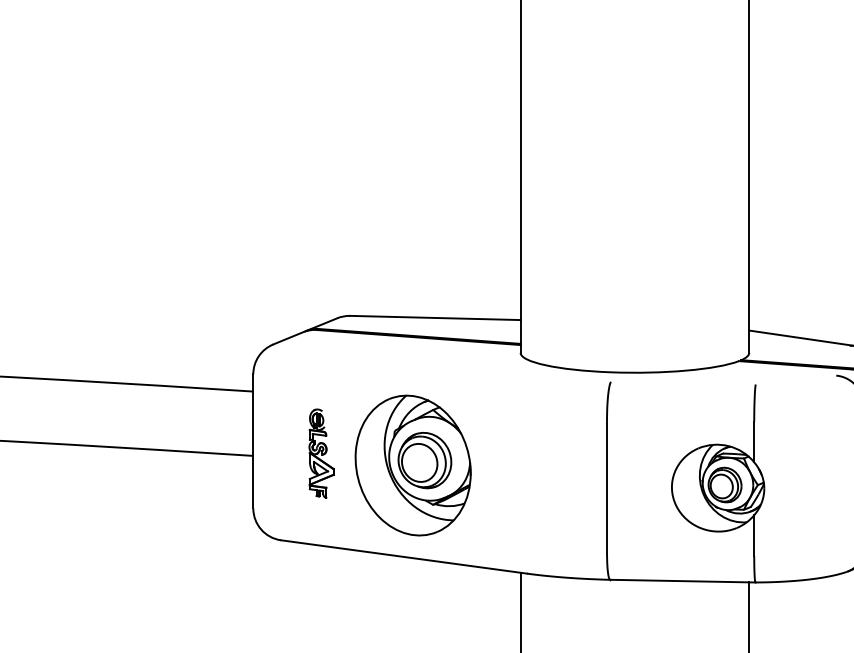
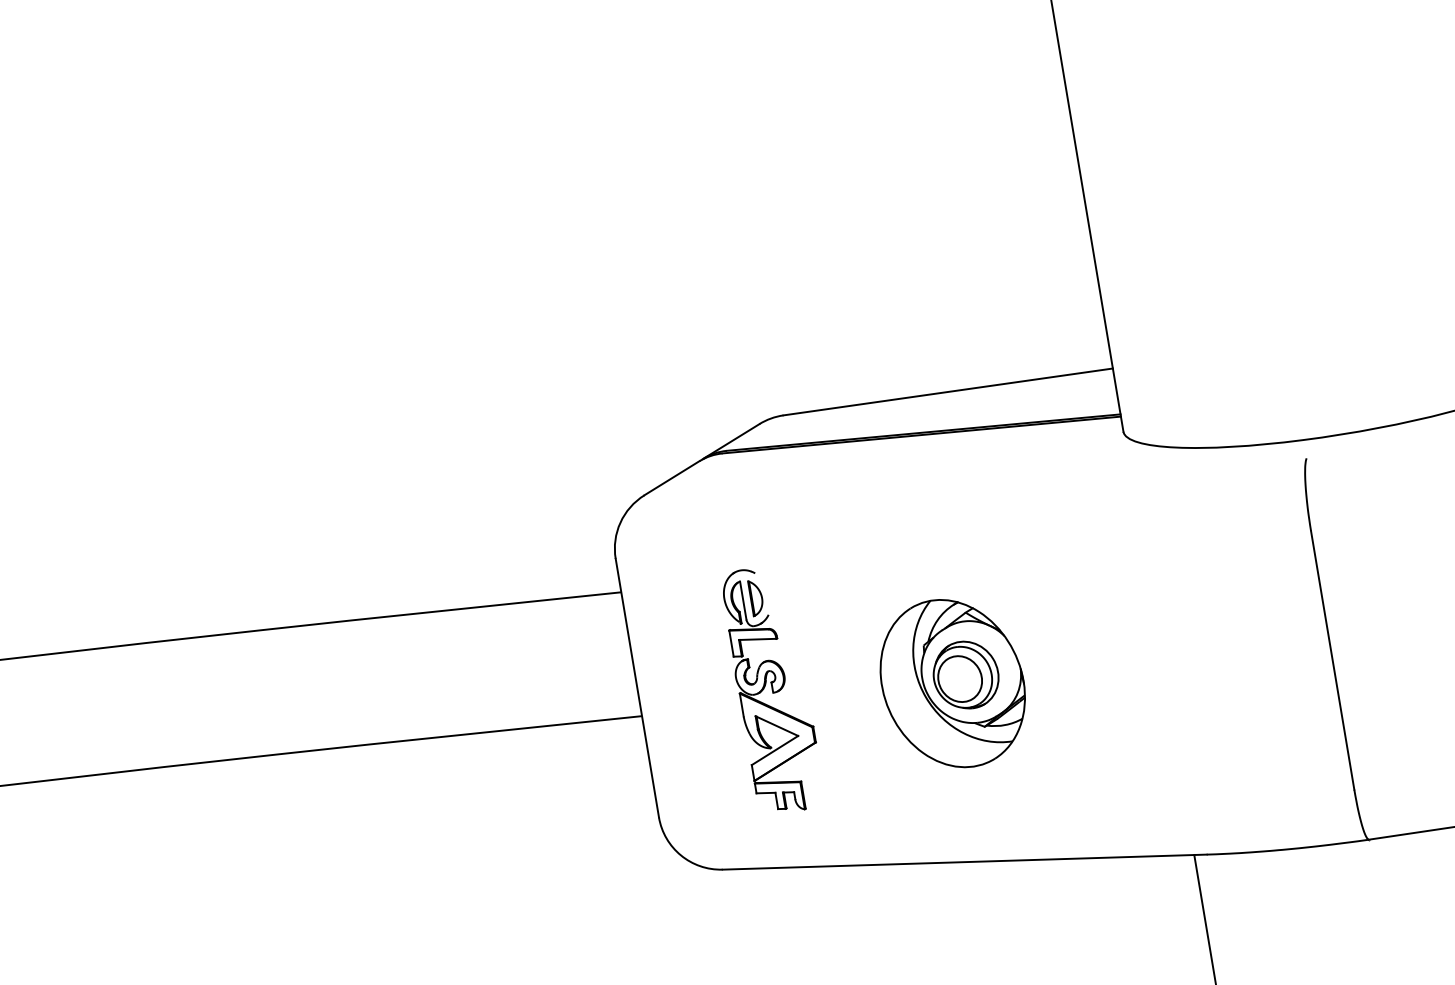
part: (321, 453) -> (772, 689), size x1.43
part: (412, 465) -> (951, 683), size x0.62

